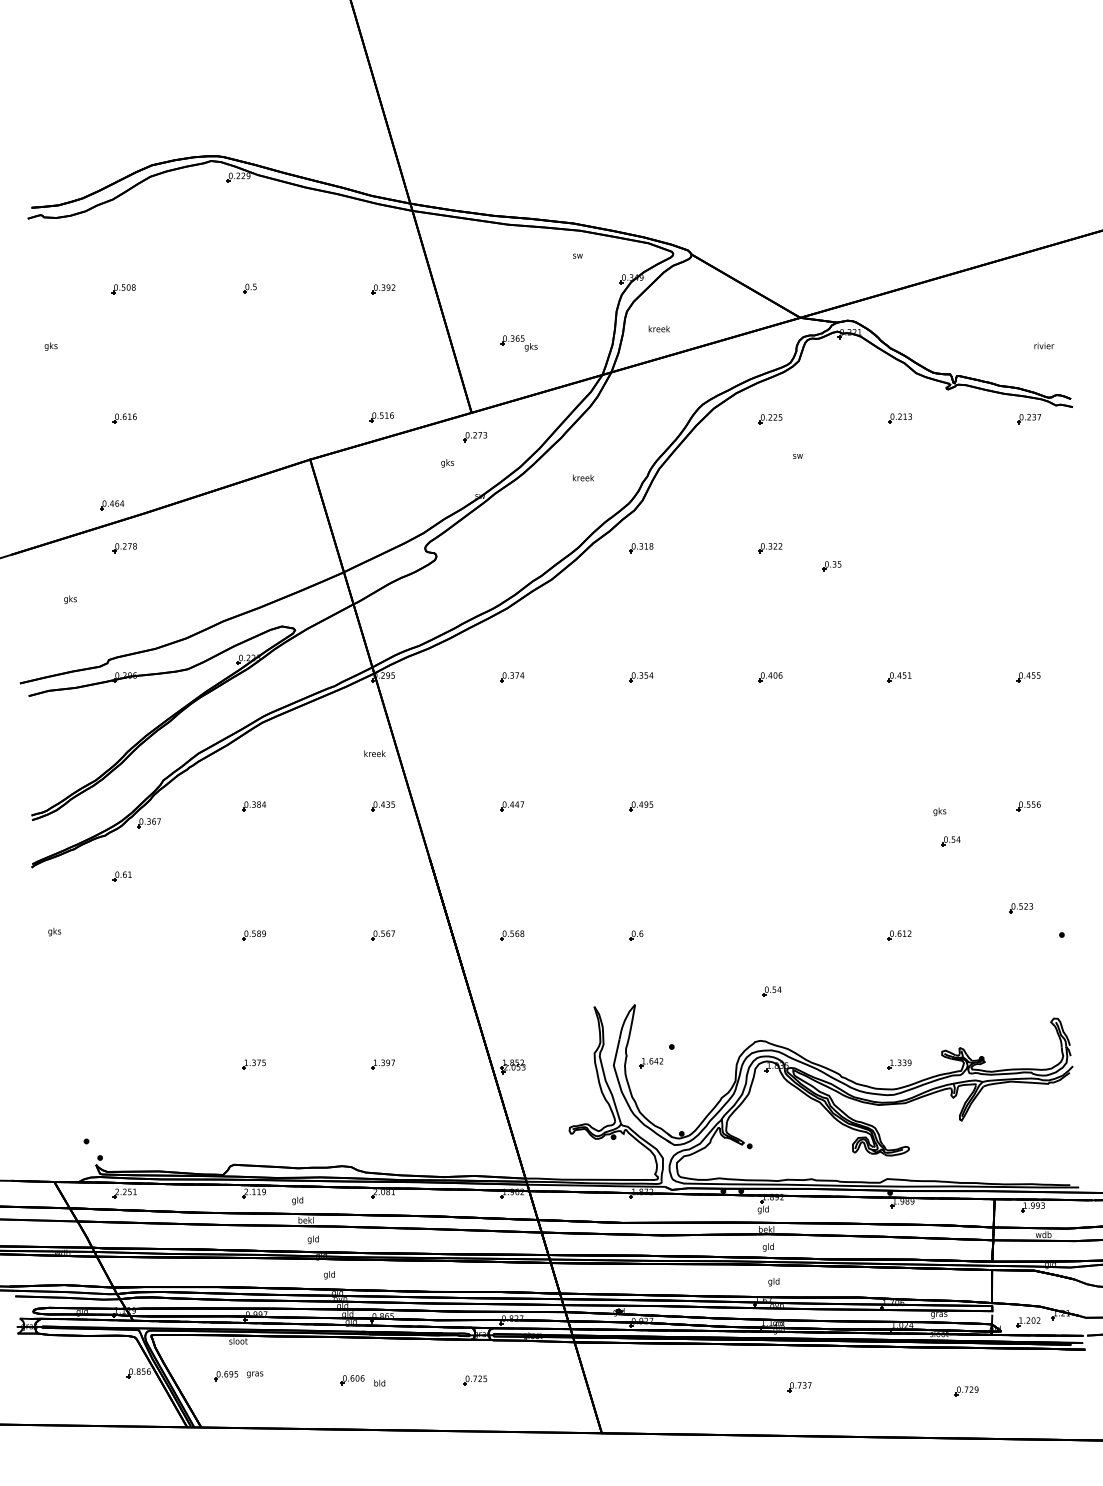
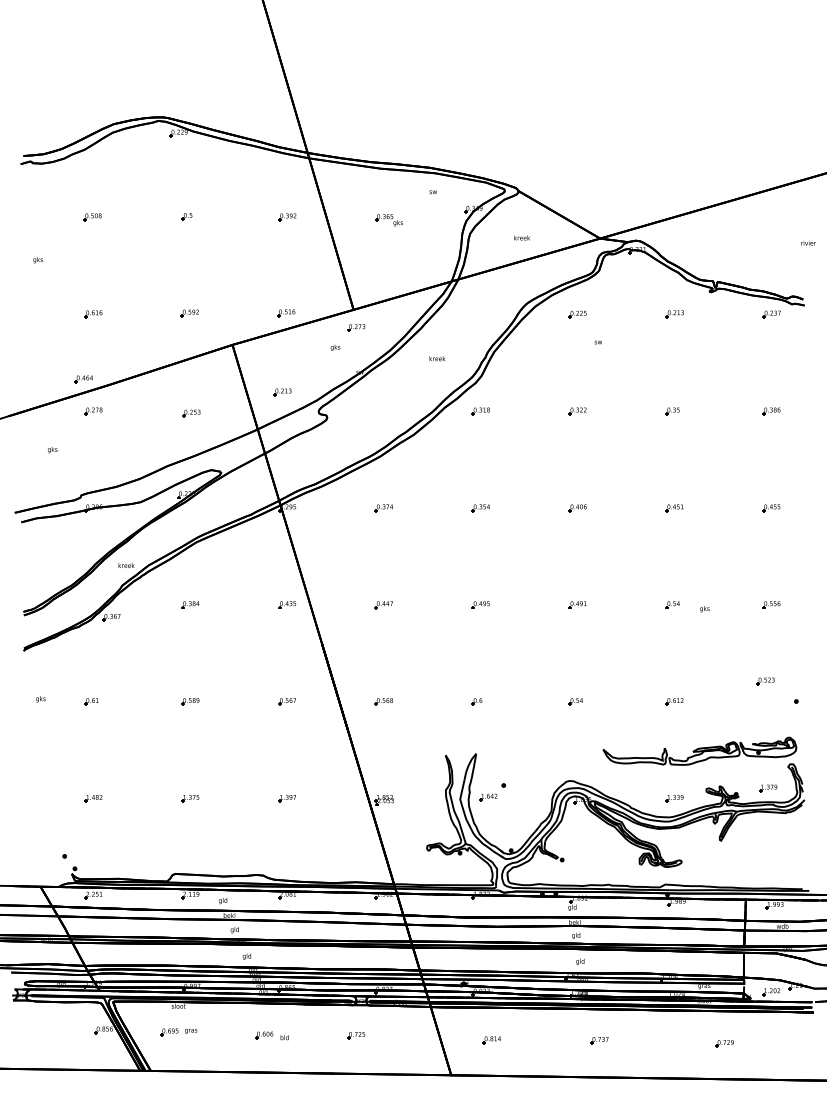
text: (658, 328) -> (521, 237), moved
part: (518, 343) -> (388, 220), moved
text: (1044, 345) -> (808, 242), moved
part: (253, 417) -> (189, 313), added
part: (376, 522) -> (282, 392), added
part: (1028, 548) -> (771, 411), added
part: (255, 551) -> (191, 413), added
part: (831, 566) -> (672, 411), moved
text: (374, 753) -> (126, 565), moved
part: (770, 806) -> (577, 605), added
part: (950, 841) -> (672, 605), moved
part: (121, 876) -> (90, 701), moved
part: (771, 991) -> (575, 701), moved
part: (932, 1001) -> (699, 751), added
part: (1024, 1050) -> (768, 788), added
part: (124, 1064) -> (93, 798), added
part: (655, 1386) -> (491, 1040), added

